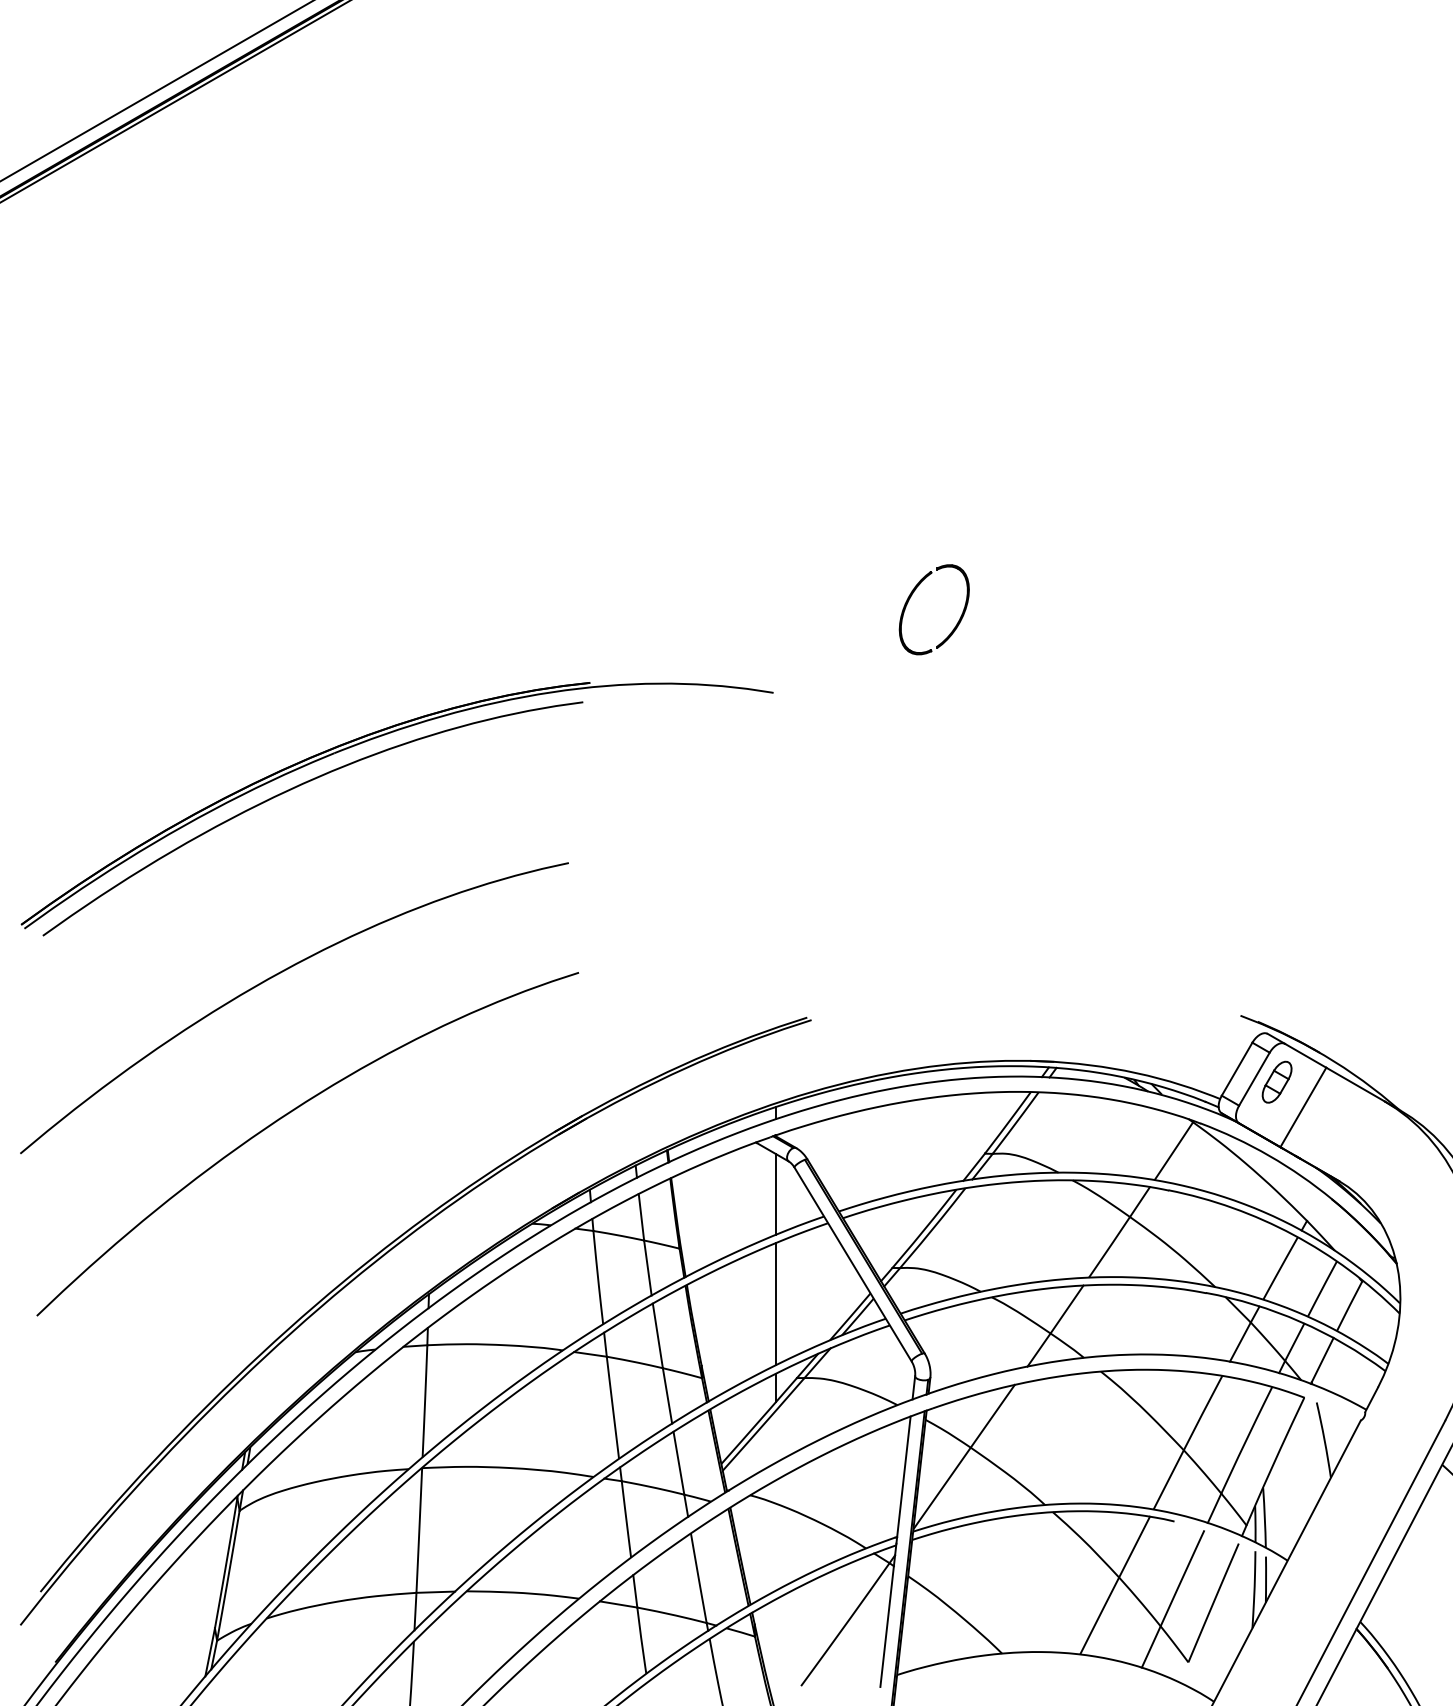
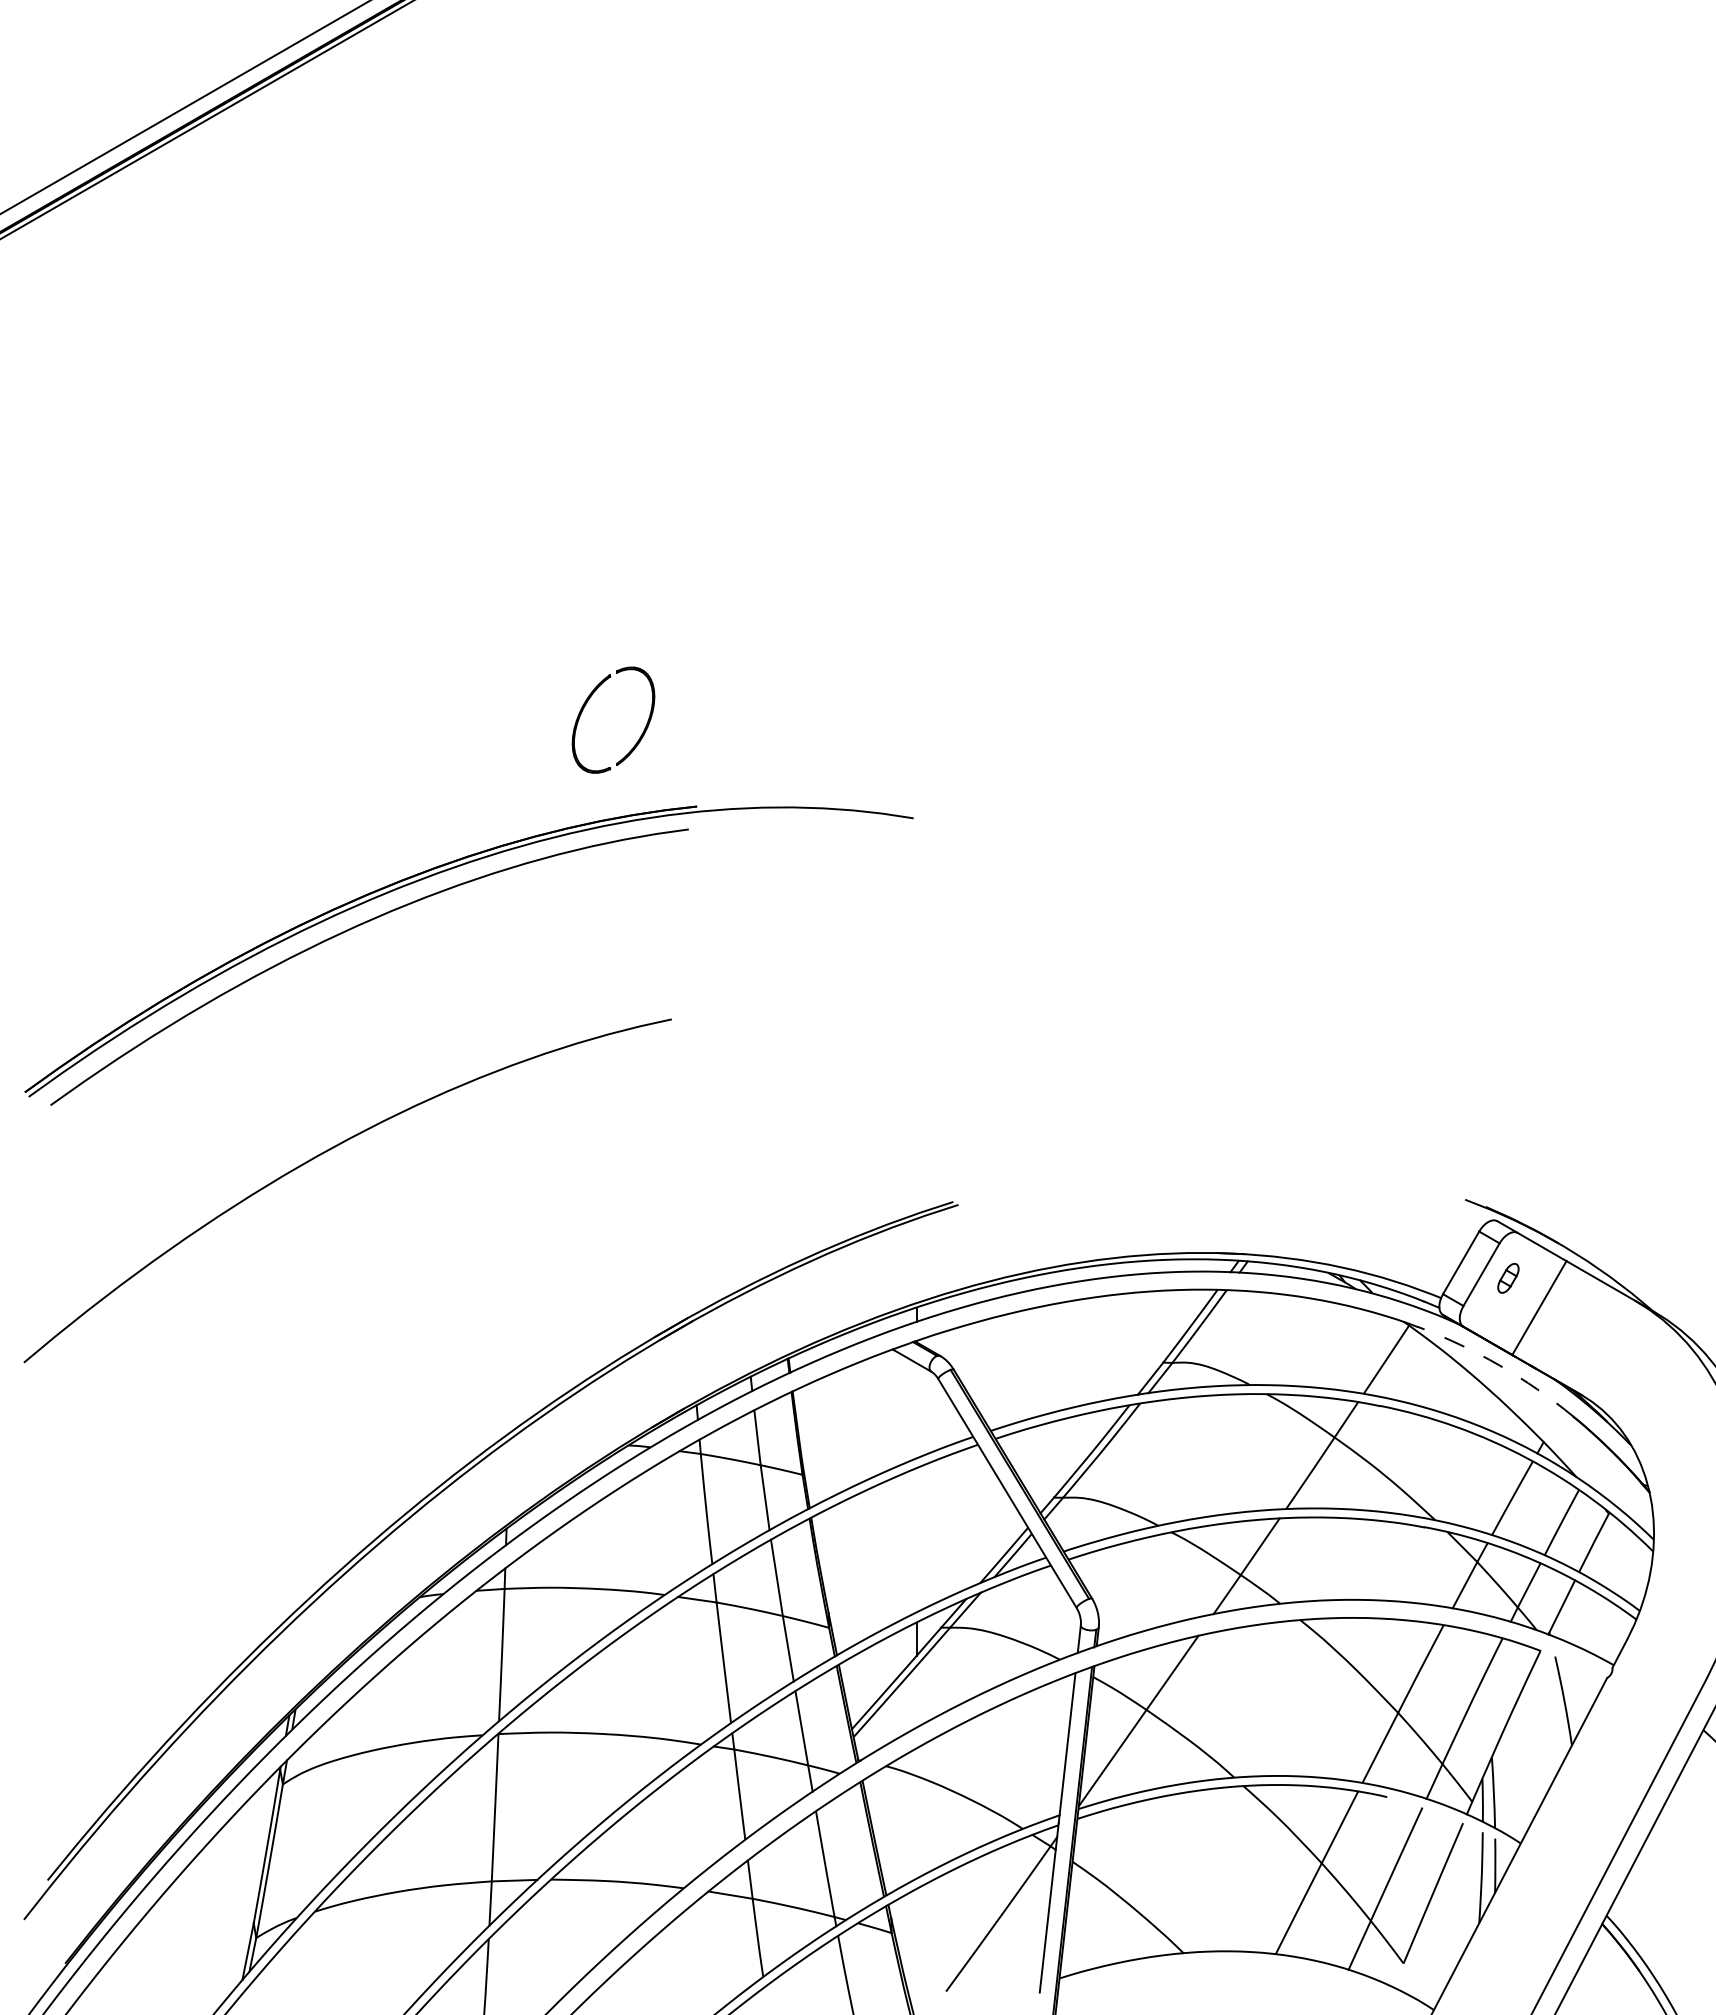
part: (913, 593) -> (588, 701), moved
part: (1277, 1082) -> (1508, 1278), size x0.6
curve: (288, 1114) -> (340, 1316), removed
arc: (1269, 1156) -> (1499, 1365), solid -> dashed
line: (776, 1194) -> (916, 1410), removed
line: (776, 1304) -> (916, 1540), removed

